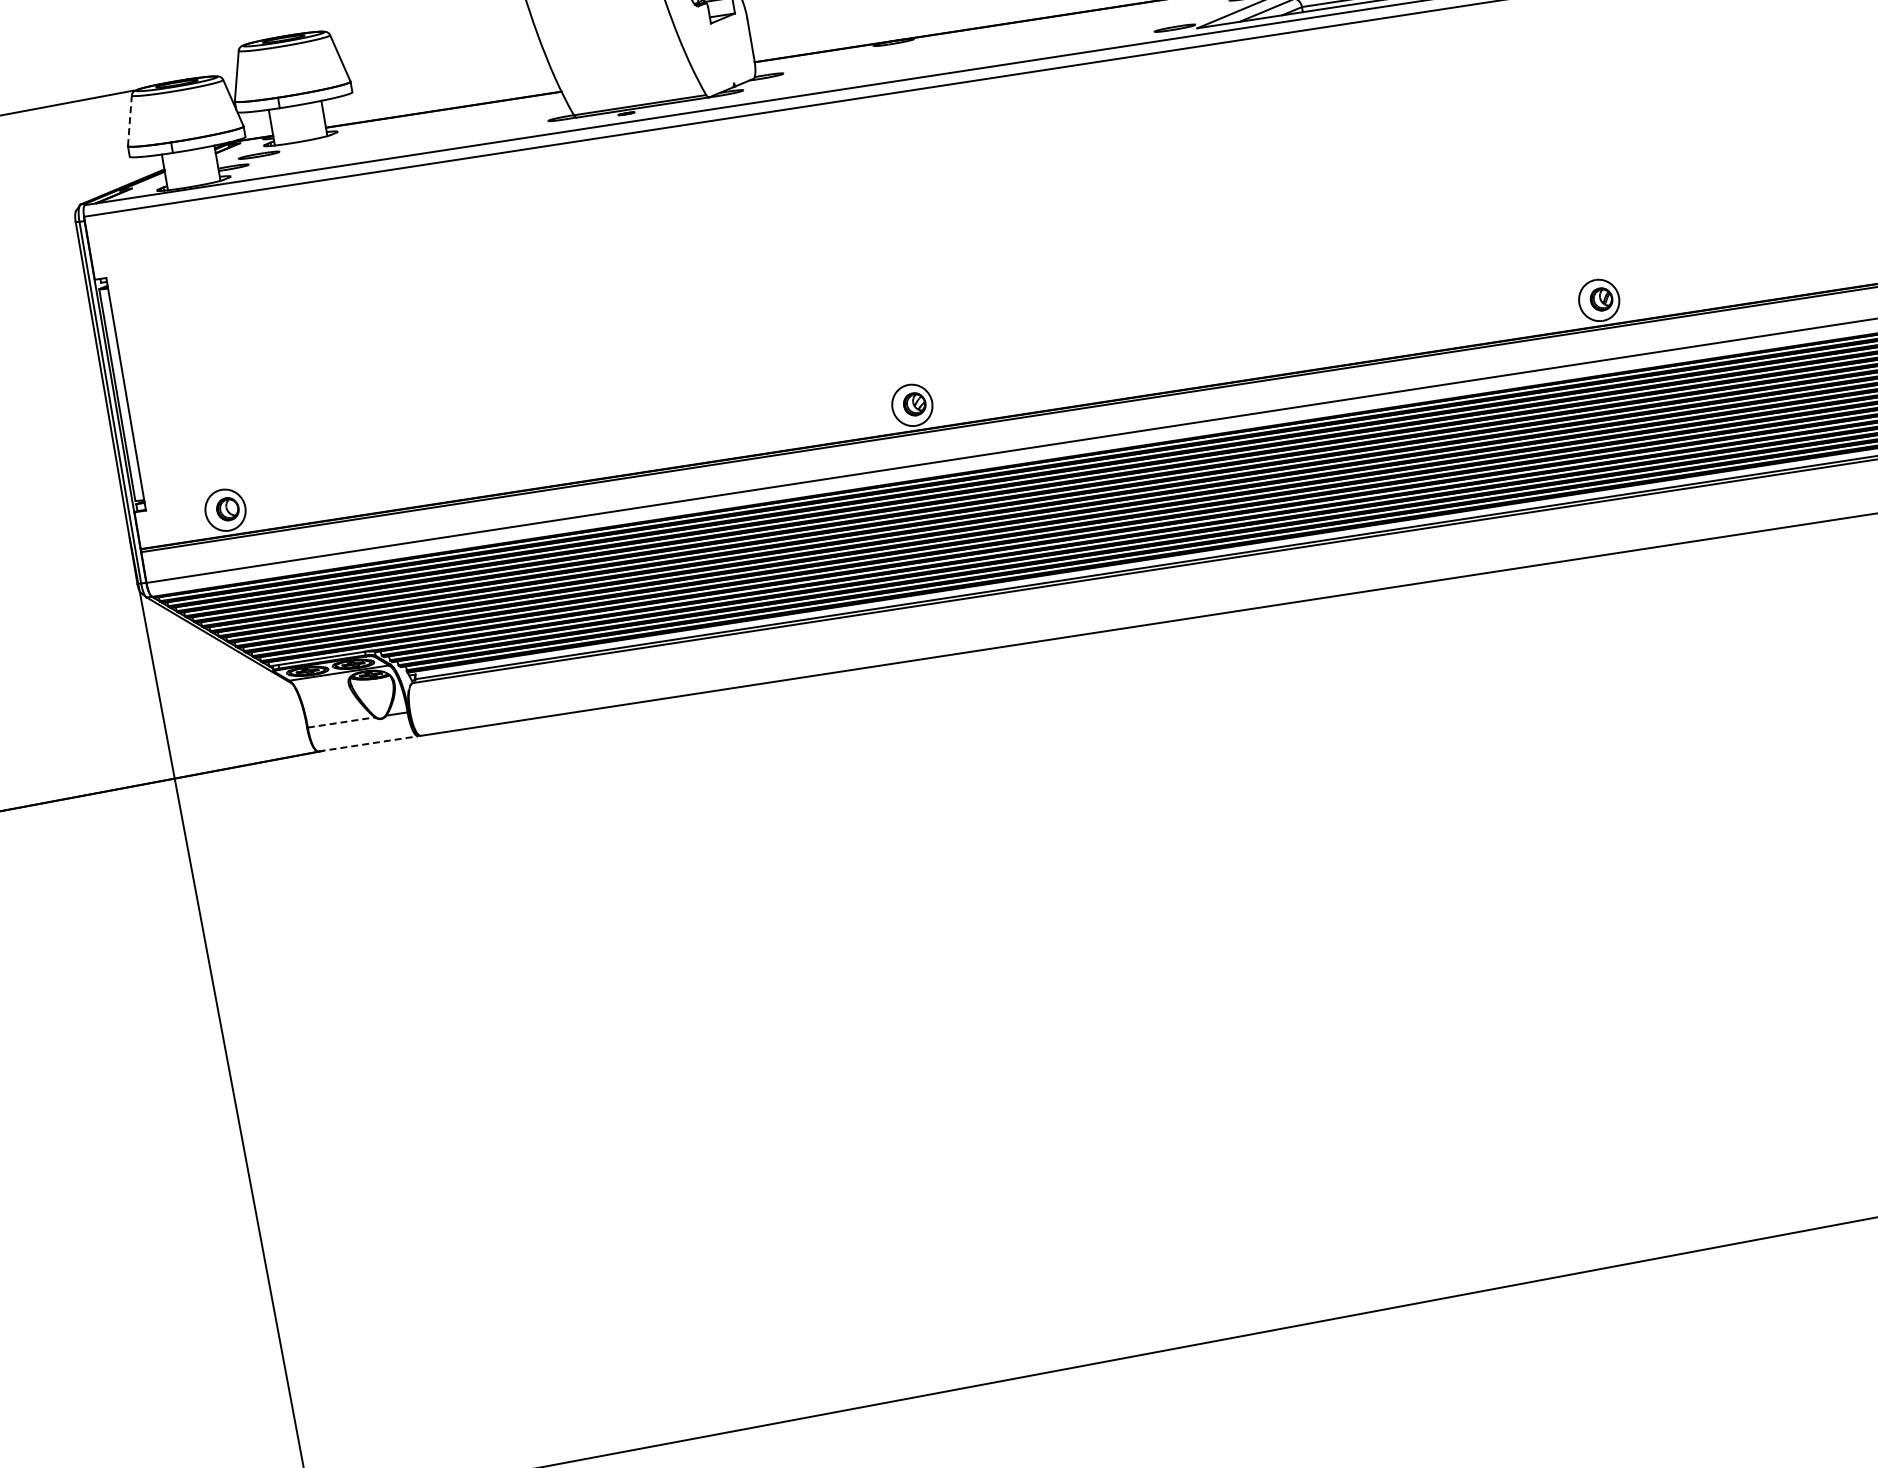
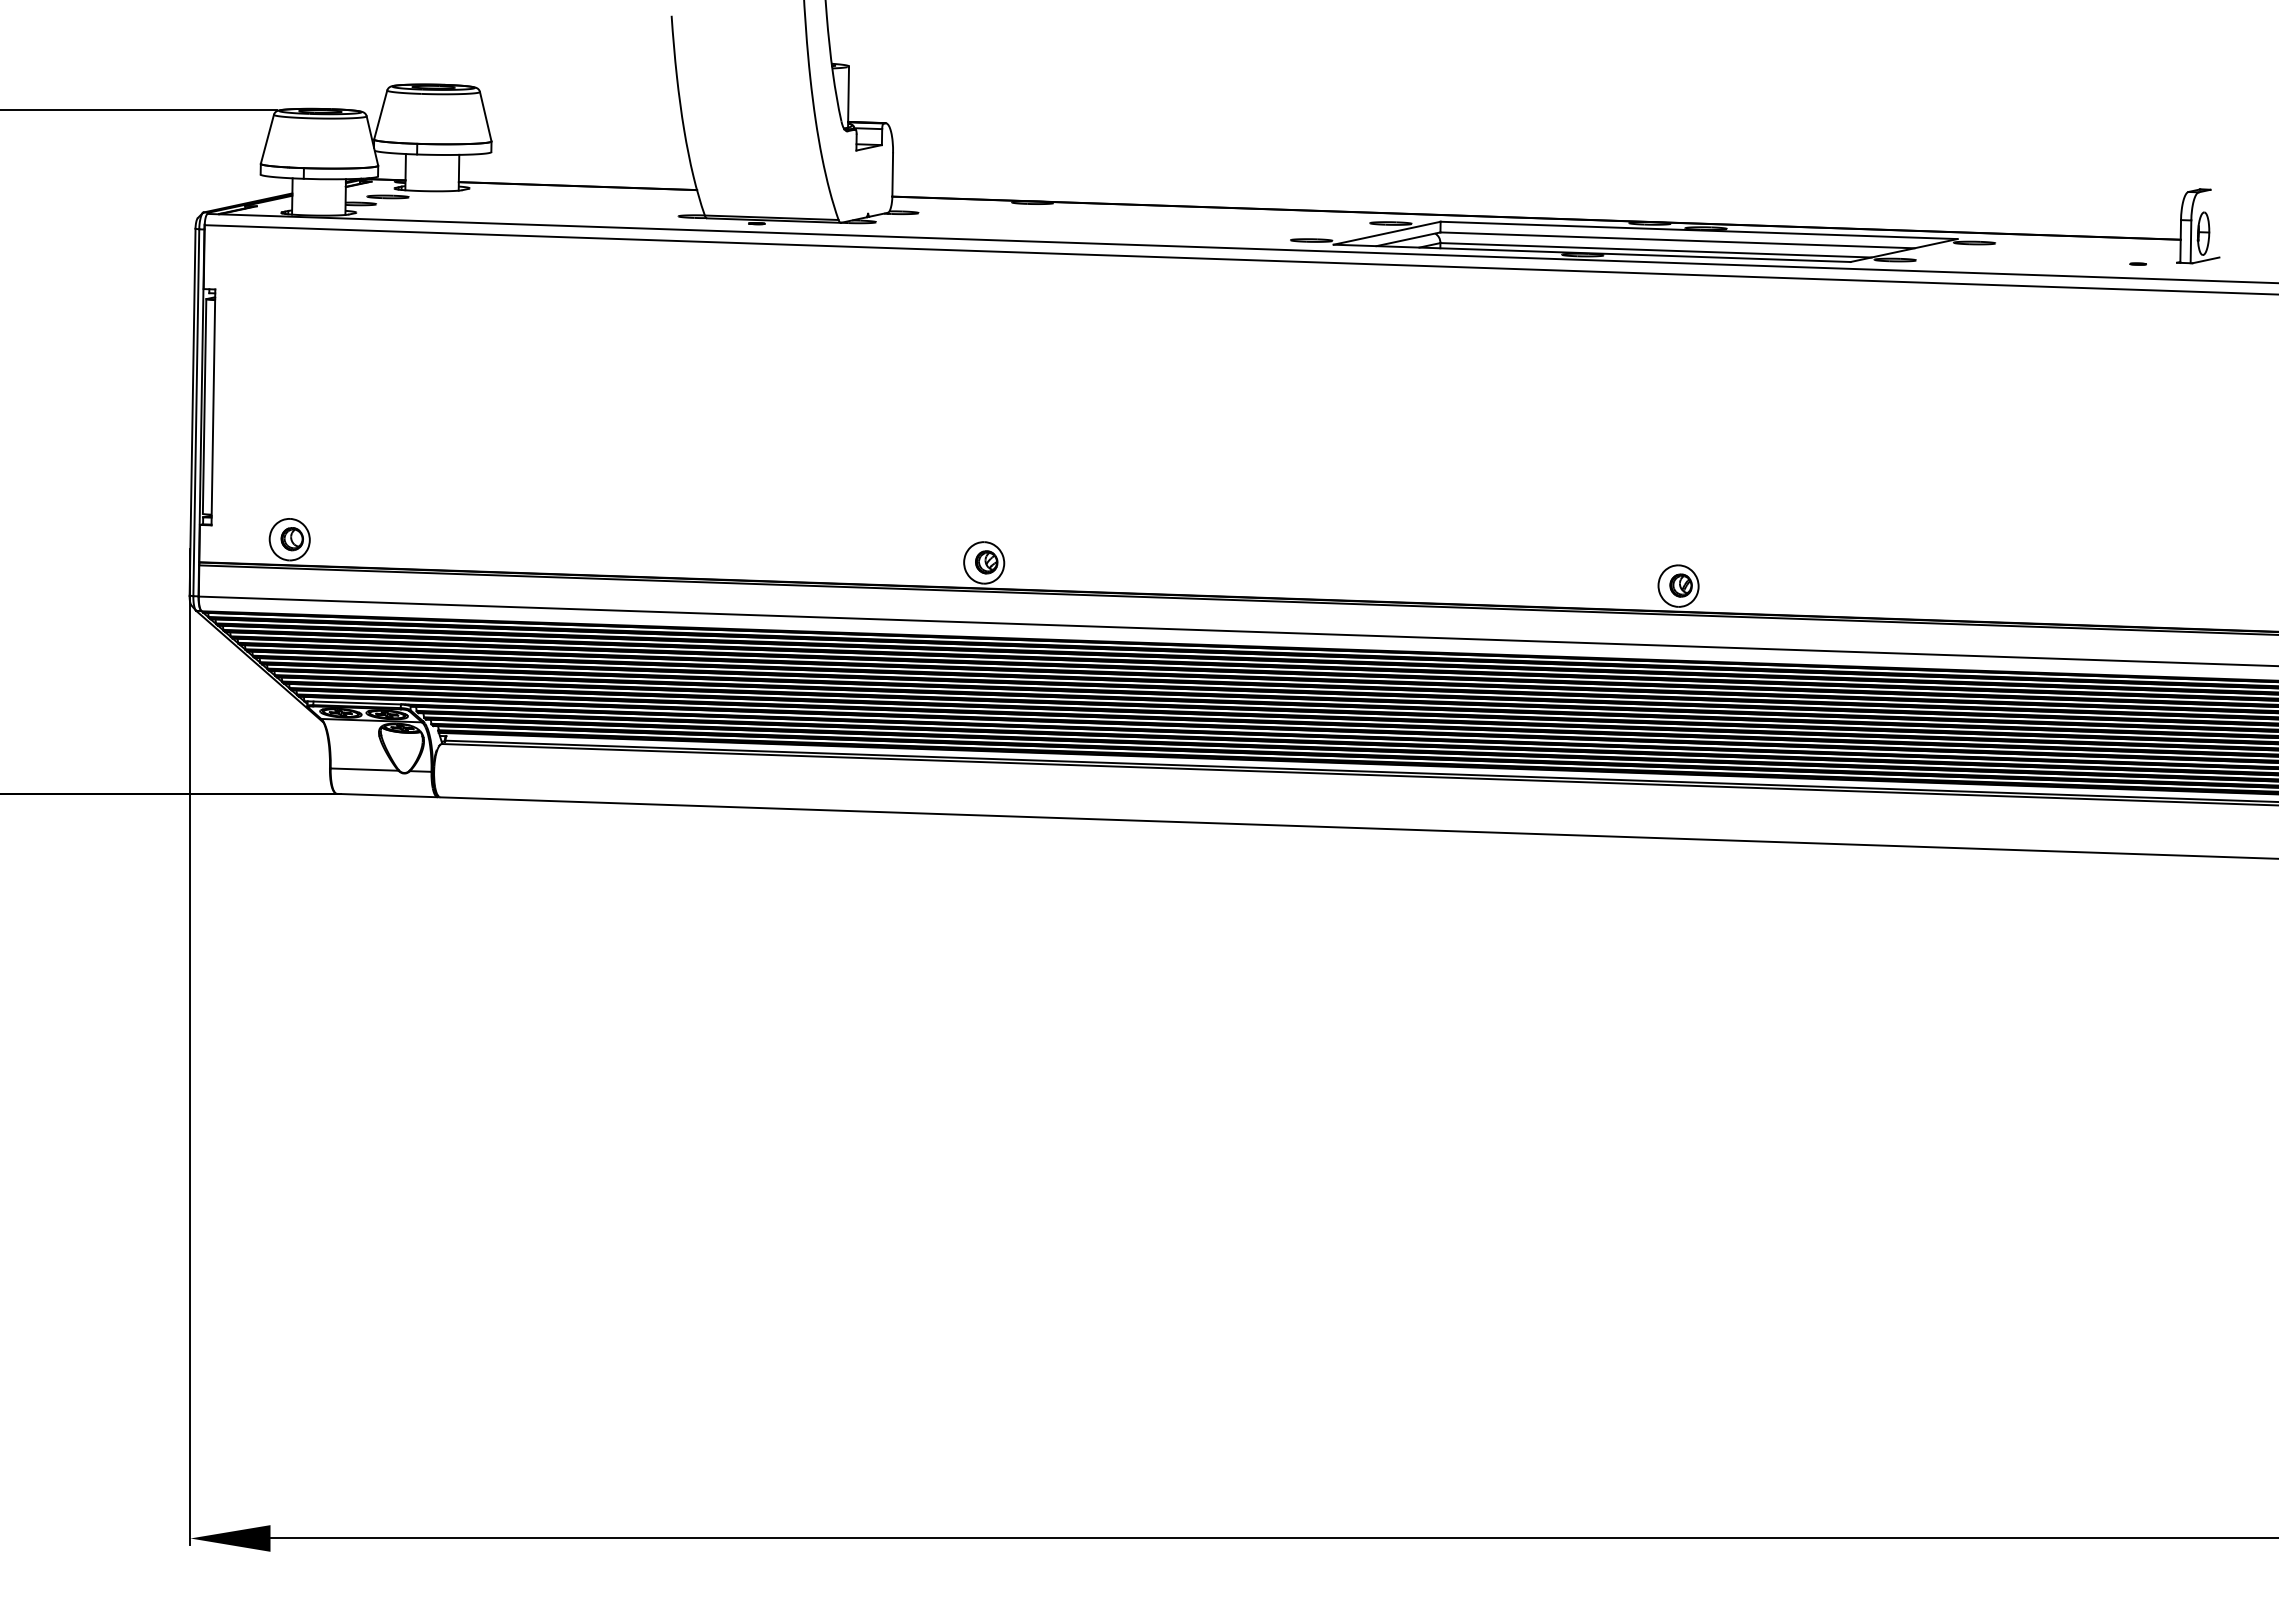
line: (129, 120) -> (267, 138), dashed -> solid
line: (341, 722) -> (364, 769), dashed -> solid
line: (368, 743) -> (387, 795), dashed -> solid

